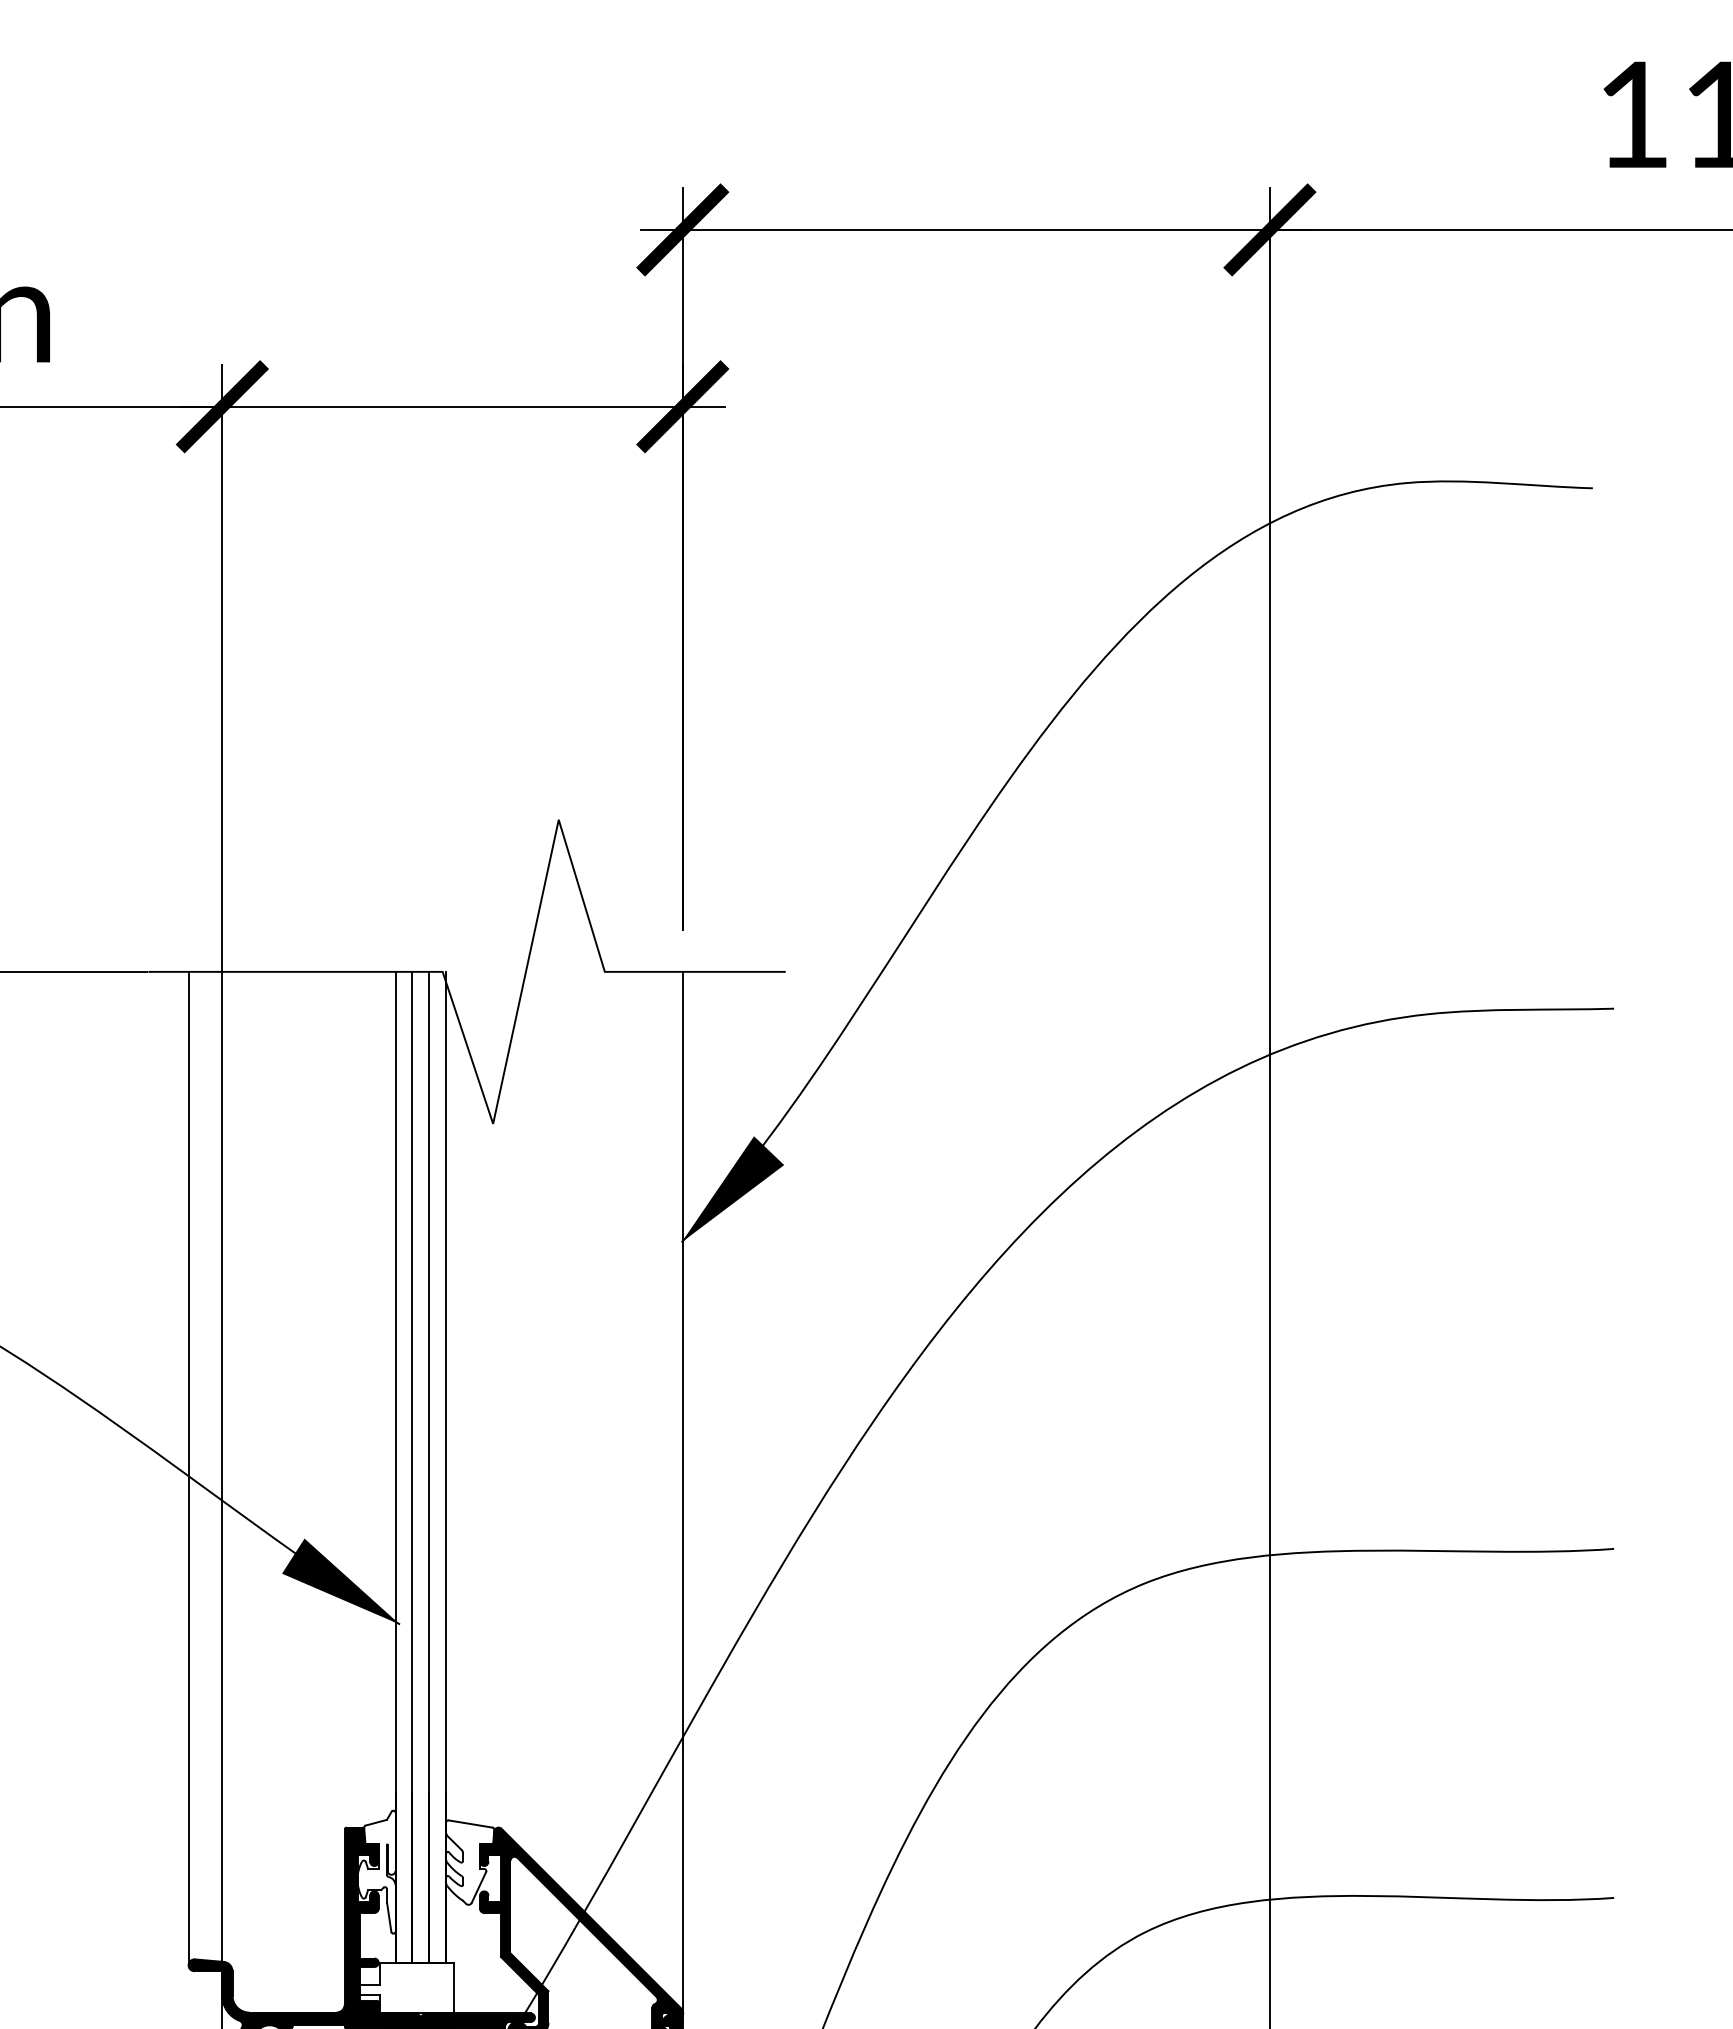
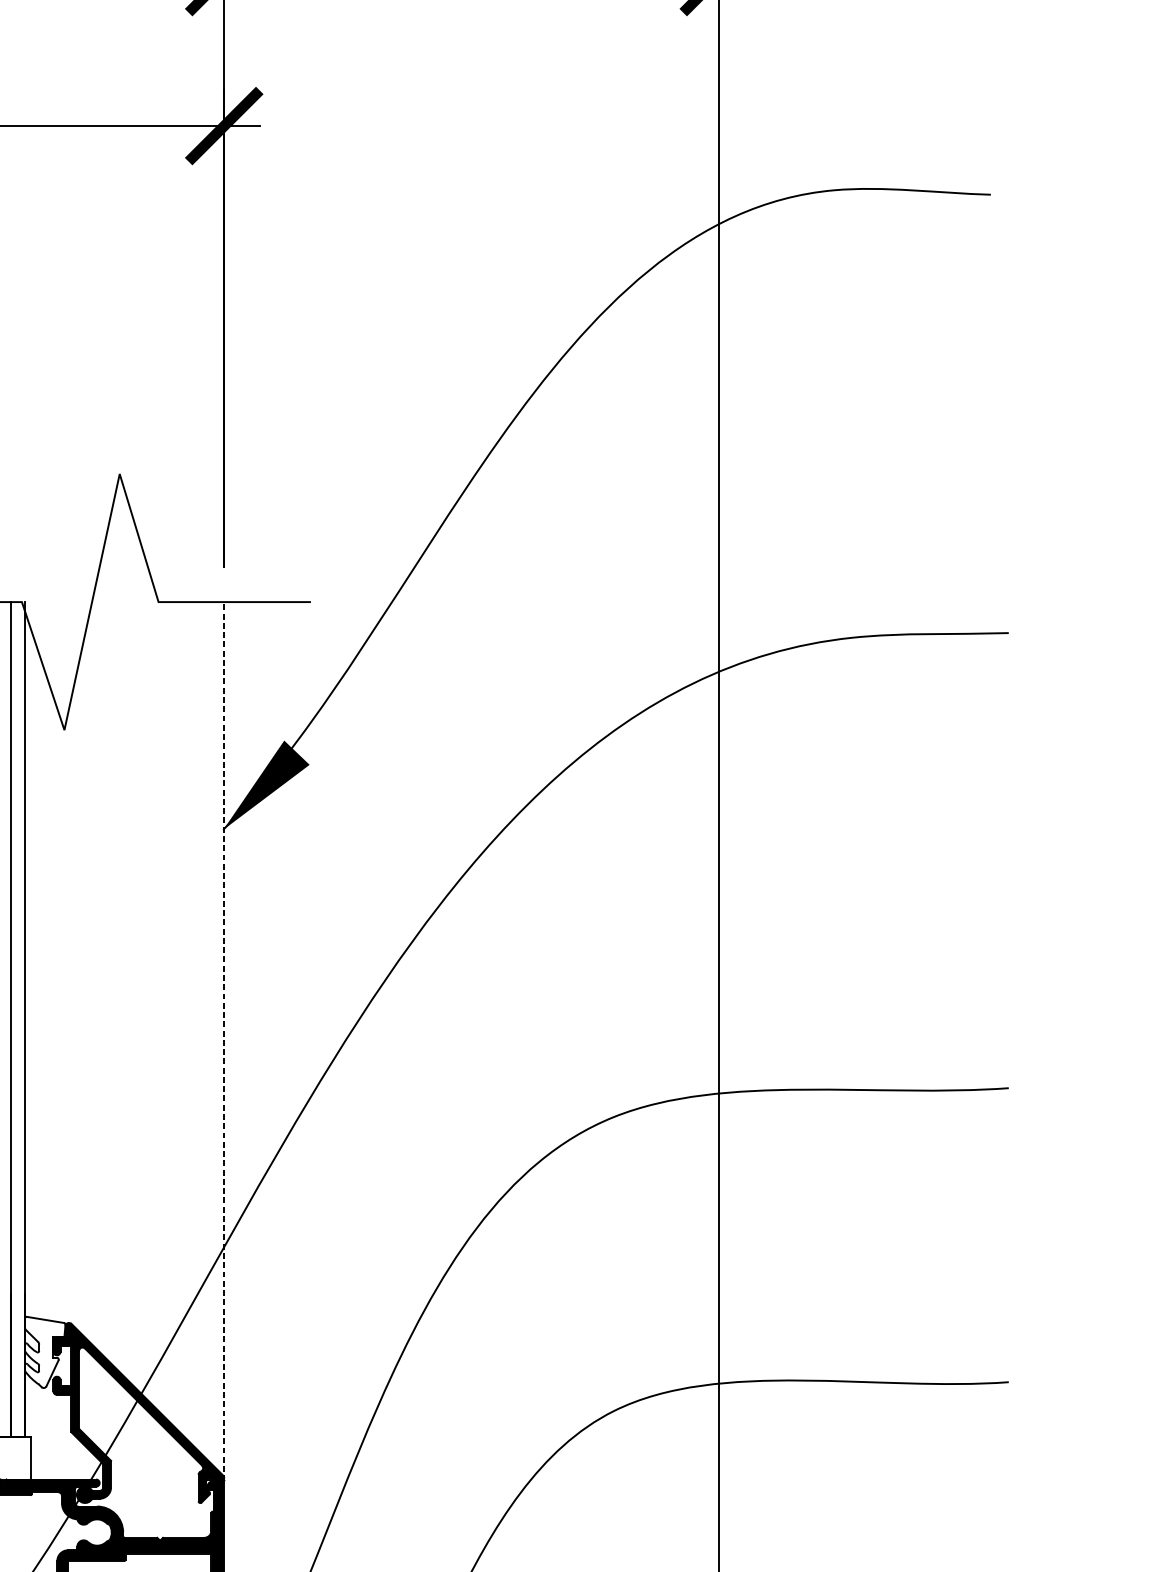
line: (682, 1493) -> (223, 1041), solid -> dashed

